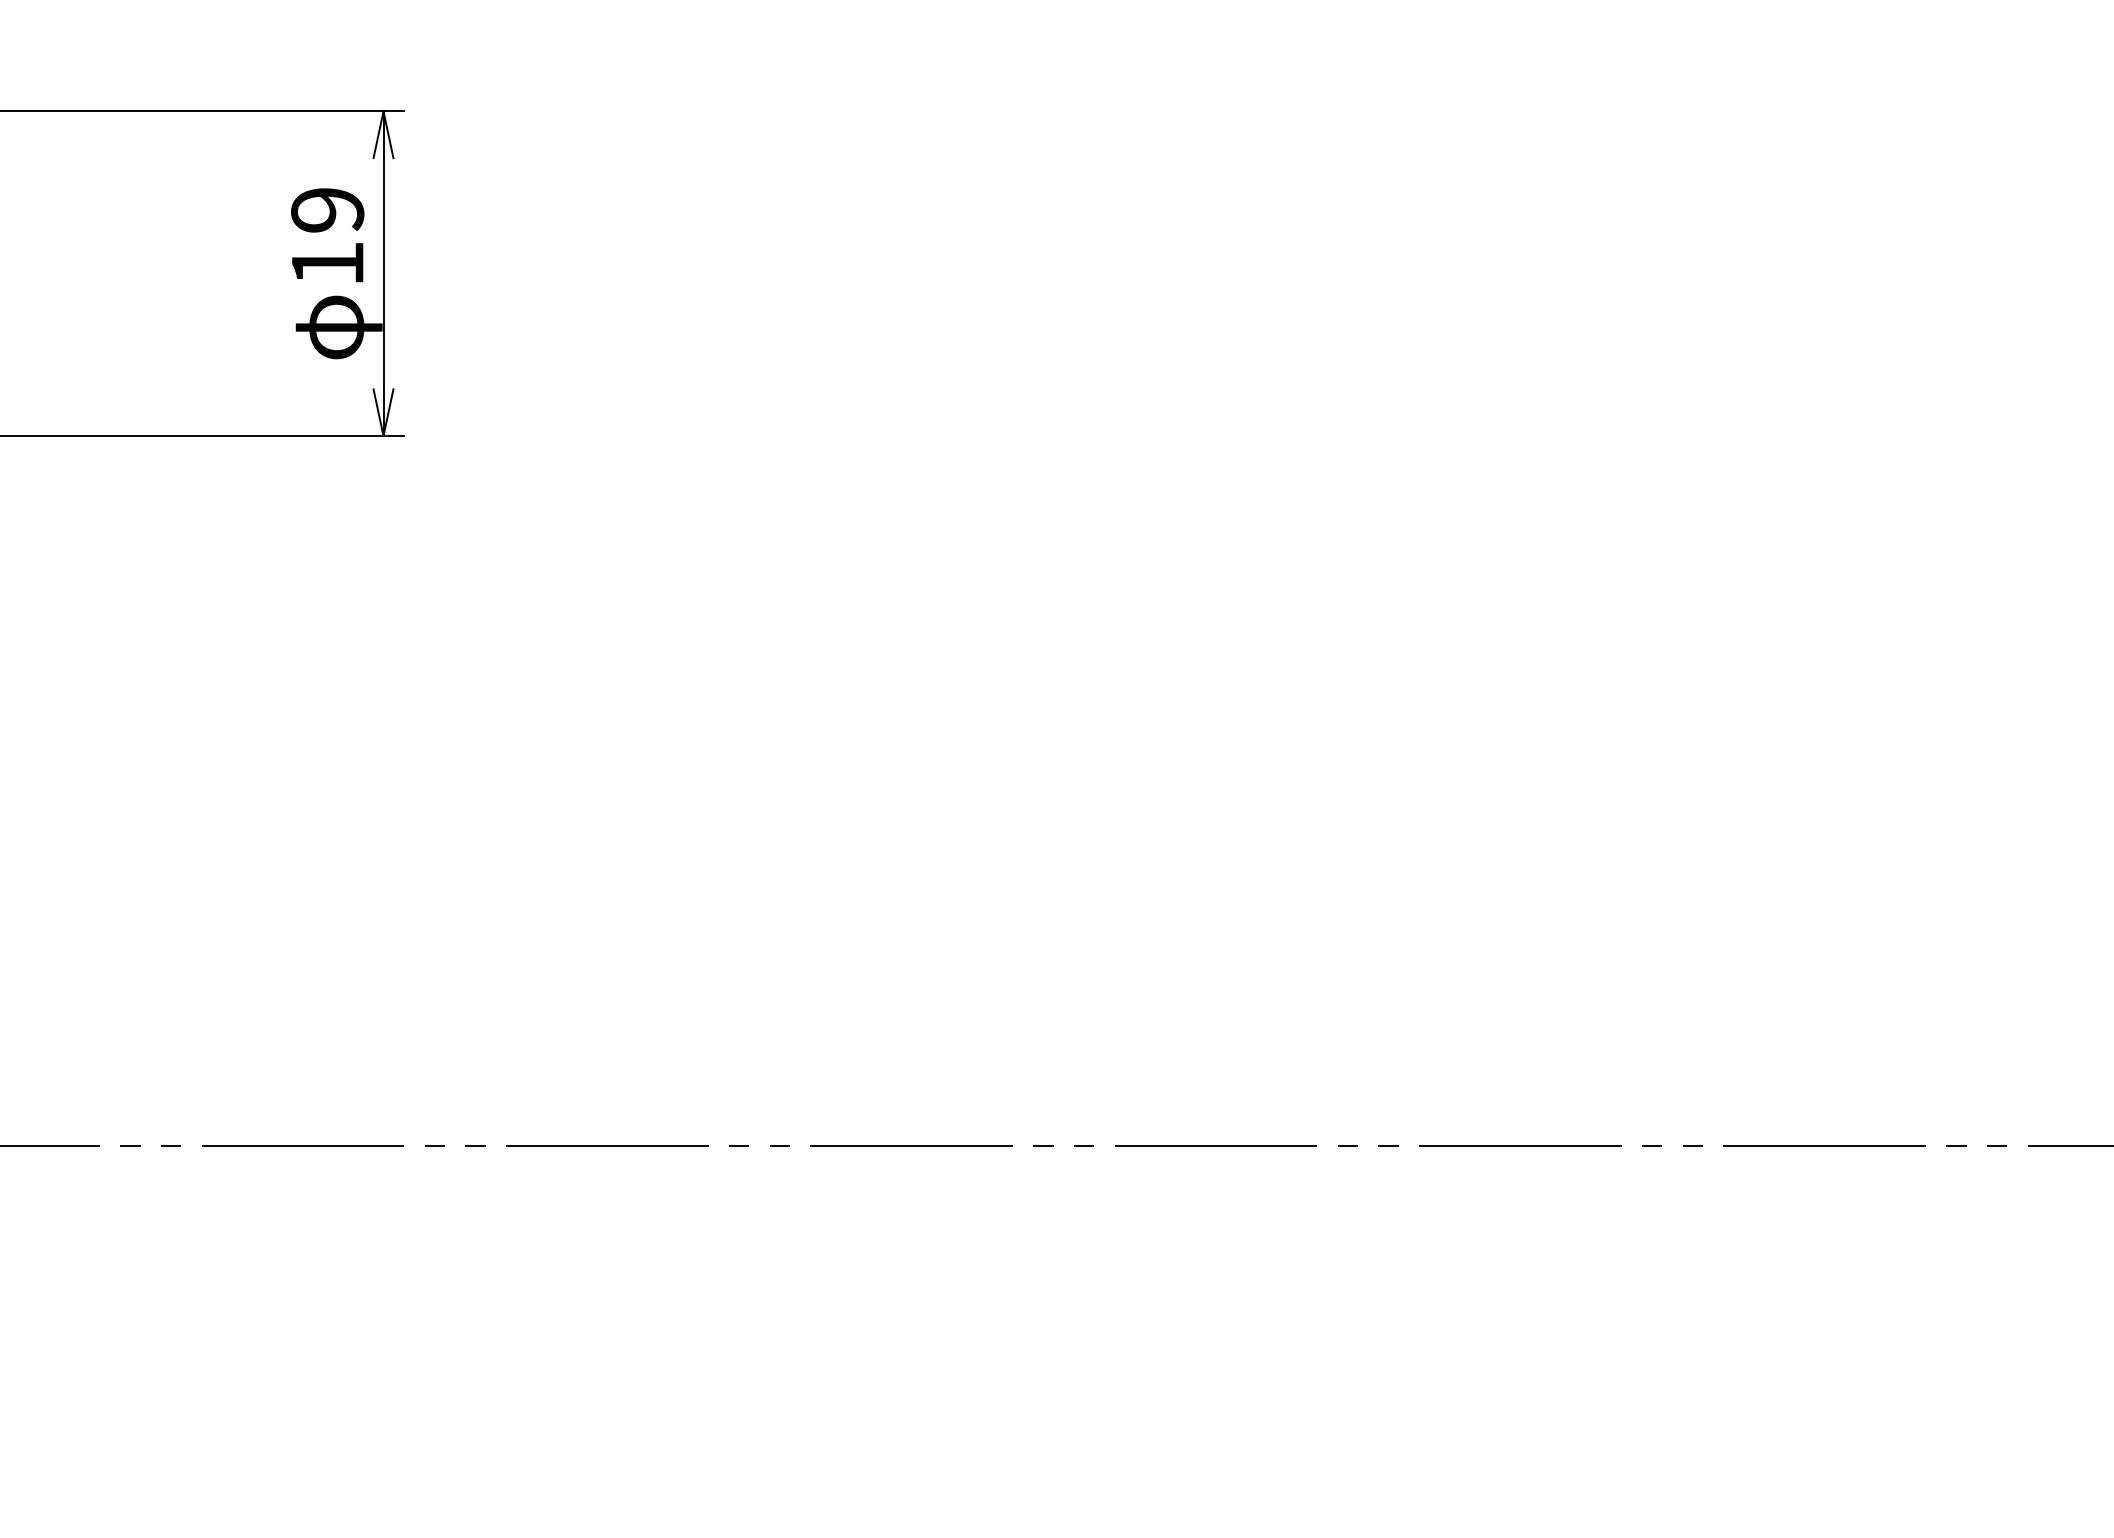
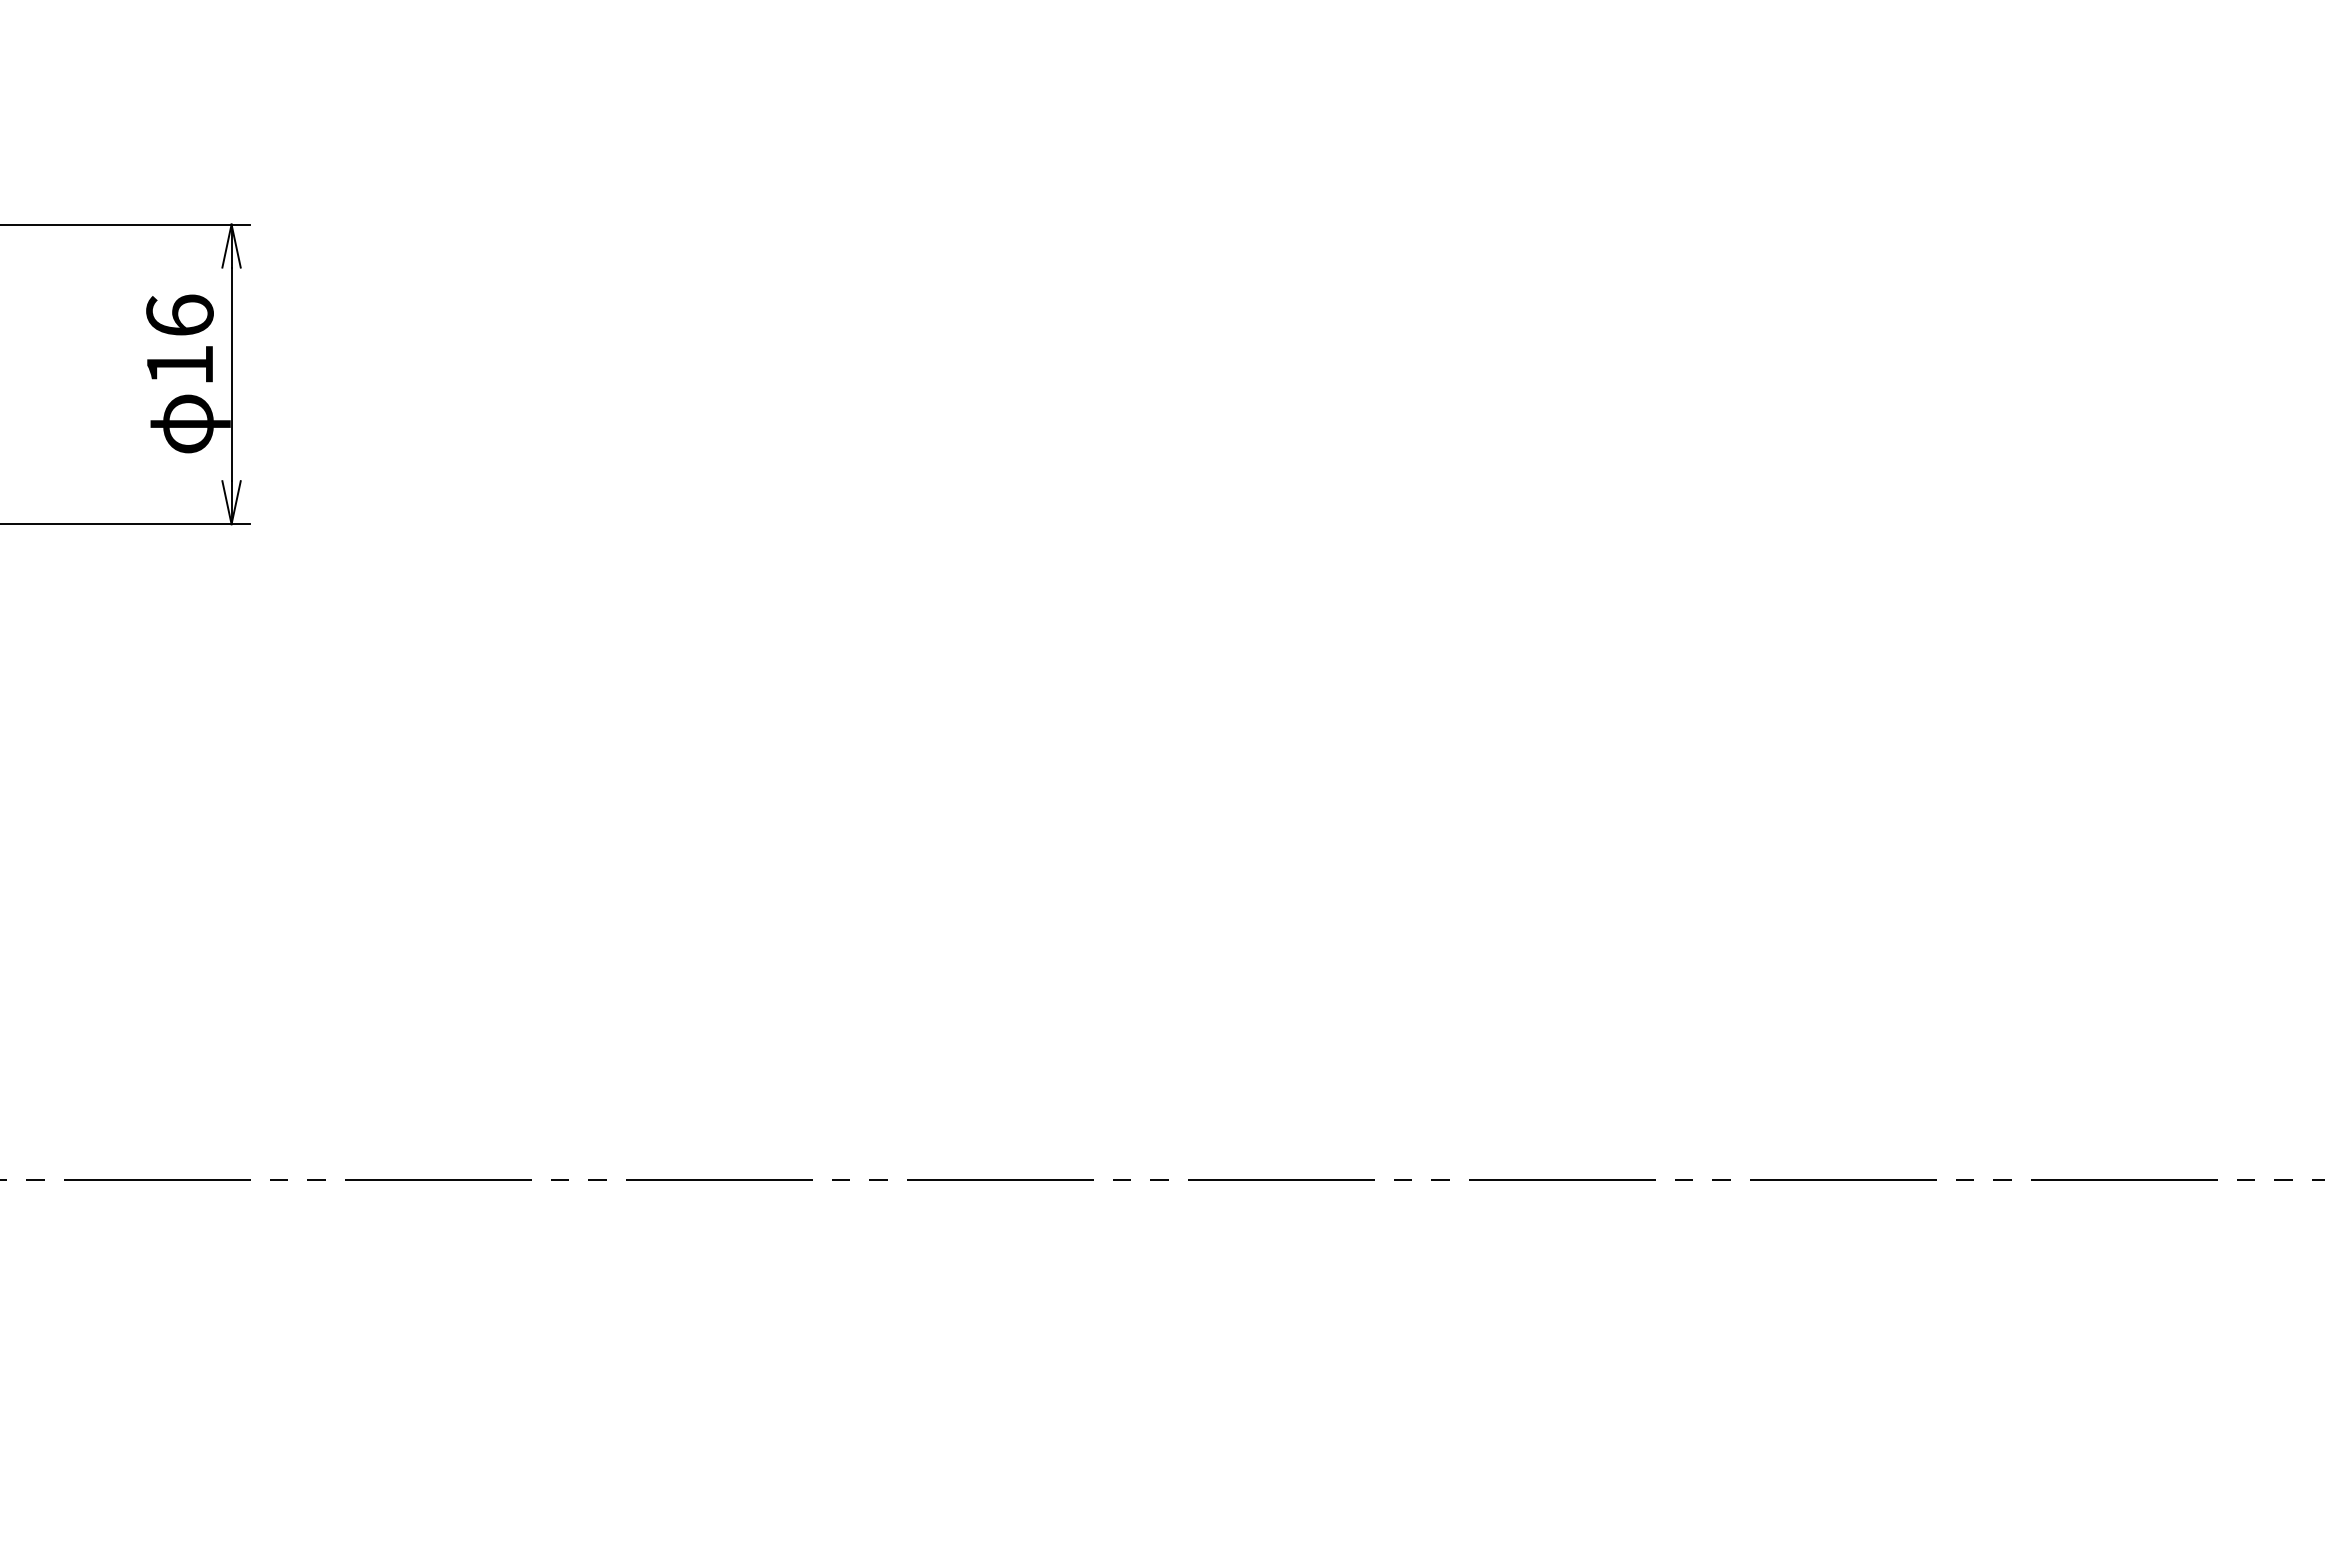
text: (327, 209) -> (179, 315), 19 -> 16

